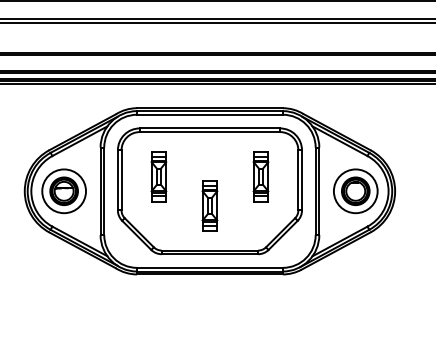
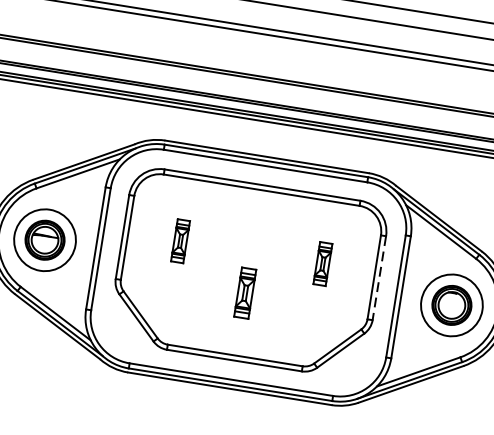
part: (158, 176) -> (179, 240), size x0.6
part: (260, 176) -> (322, 263), size x0.6
line: (302, 180) -> (380, 278), solid -> dashed
part: (209, 205) -> (244, 292), size x0.7

